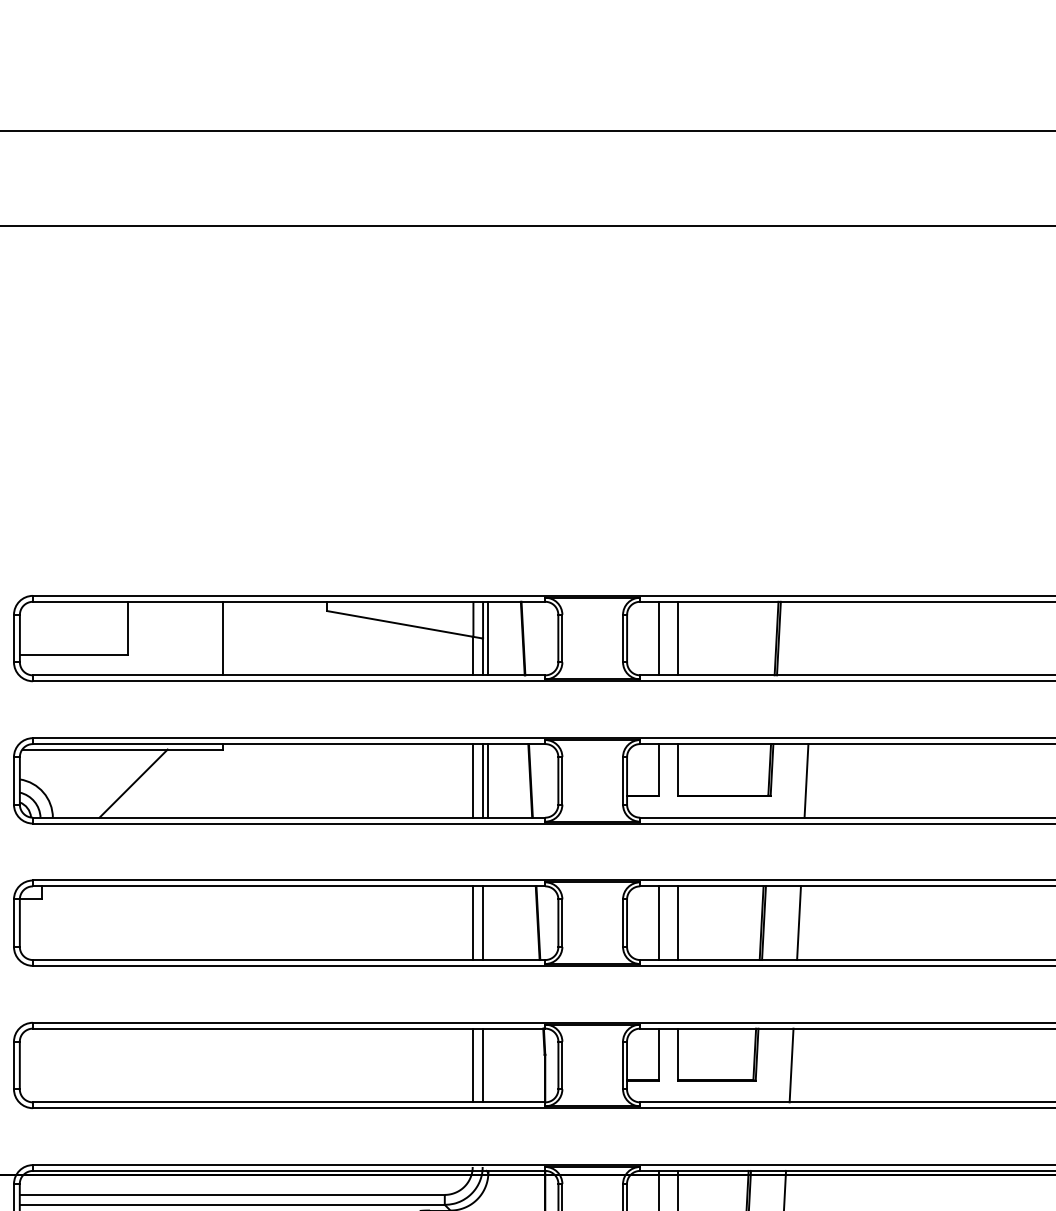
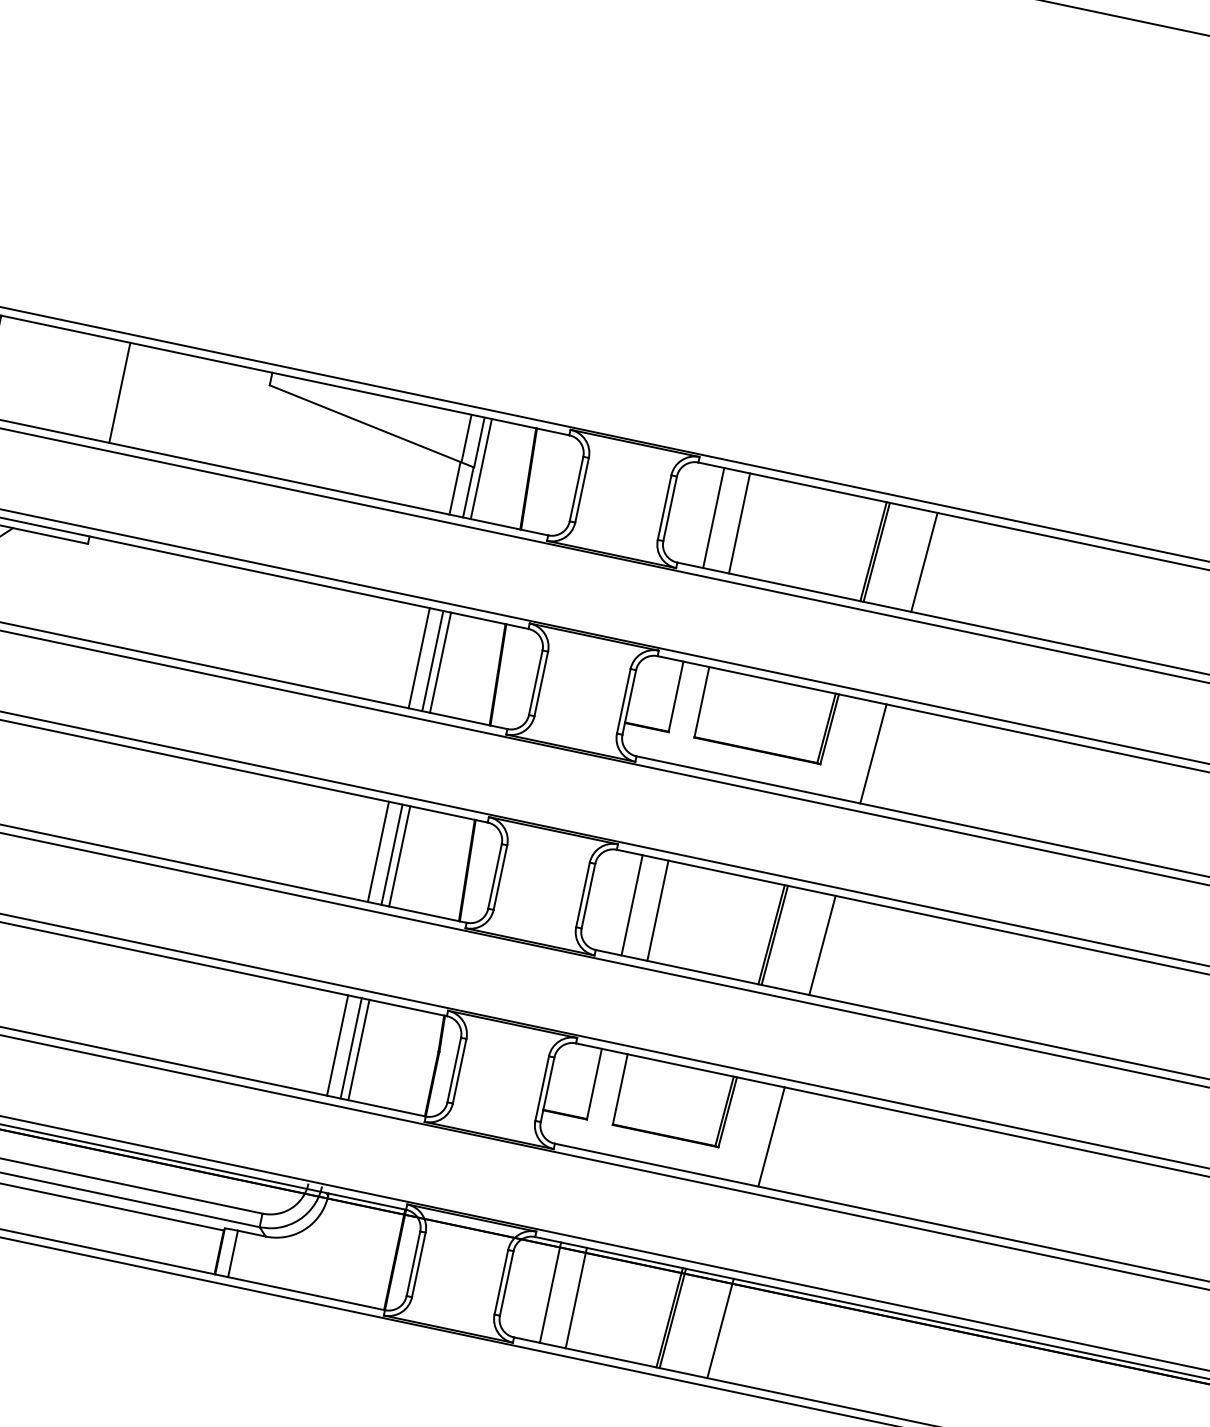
line: (813, 638) -> (923, 562), added
line: (488, 923) -> (399, 856), added
line: (488, 1065) -> (359, 1050), added

